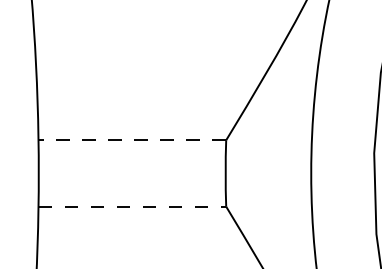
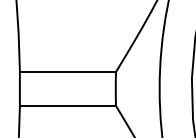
line: (131, 141) -> (67, 72), dashed -> solid
line: (133, 205) -> (68, 105), dashed -> solid

